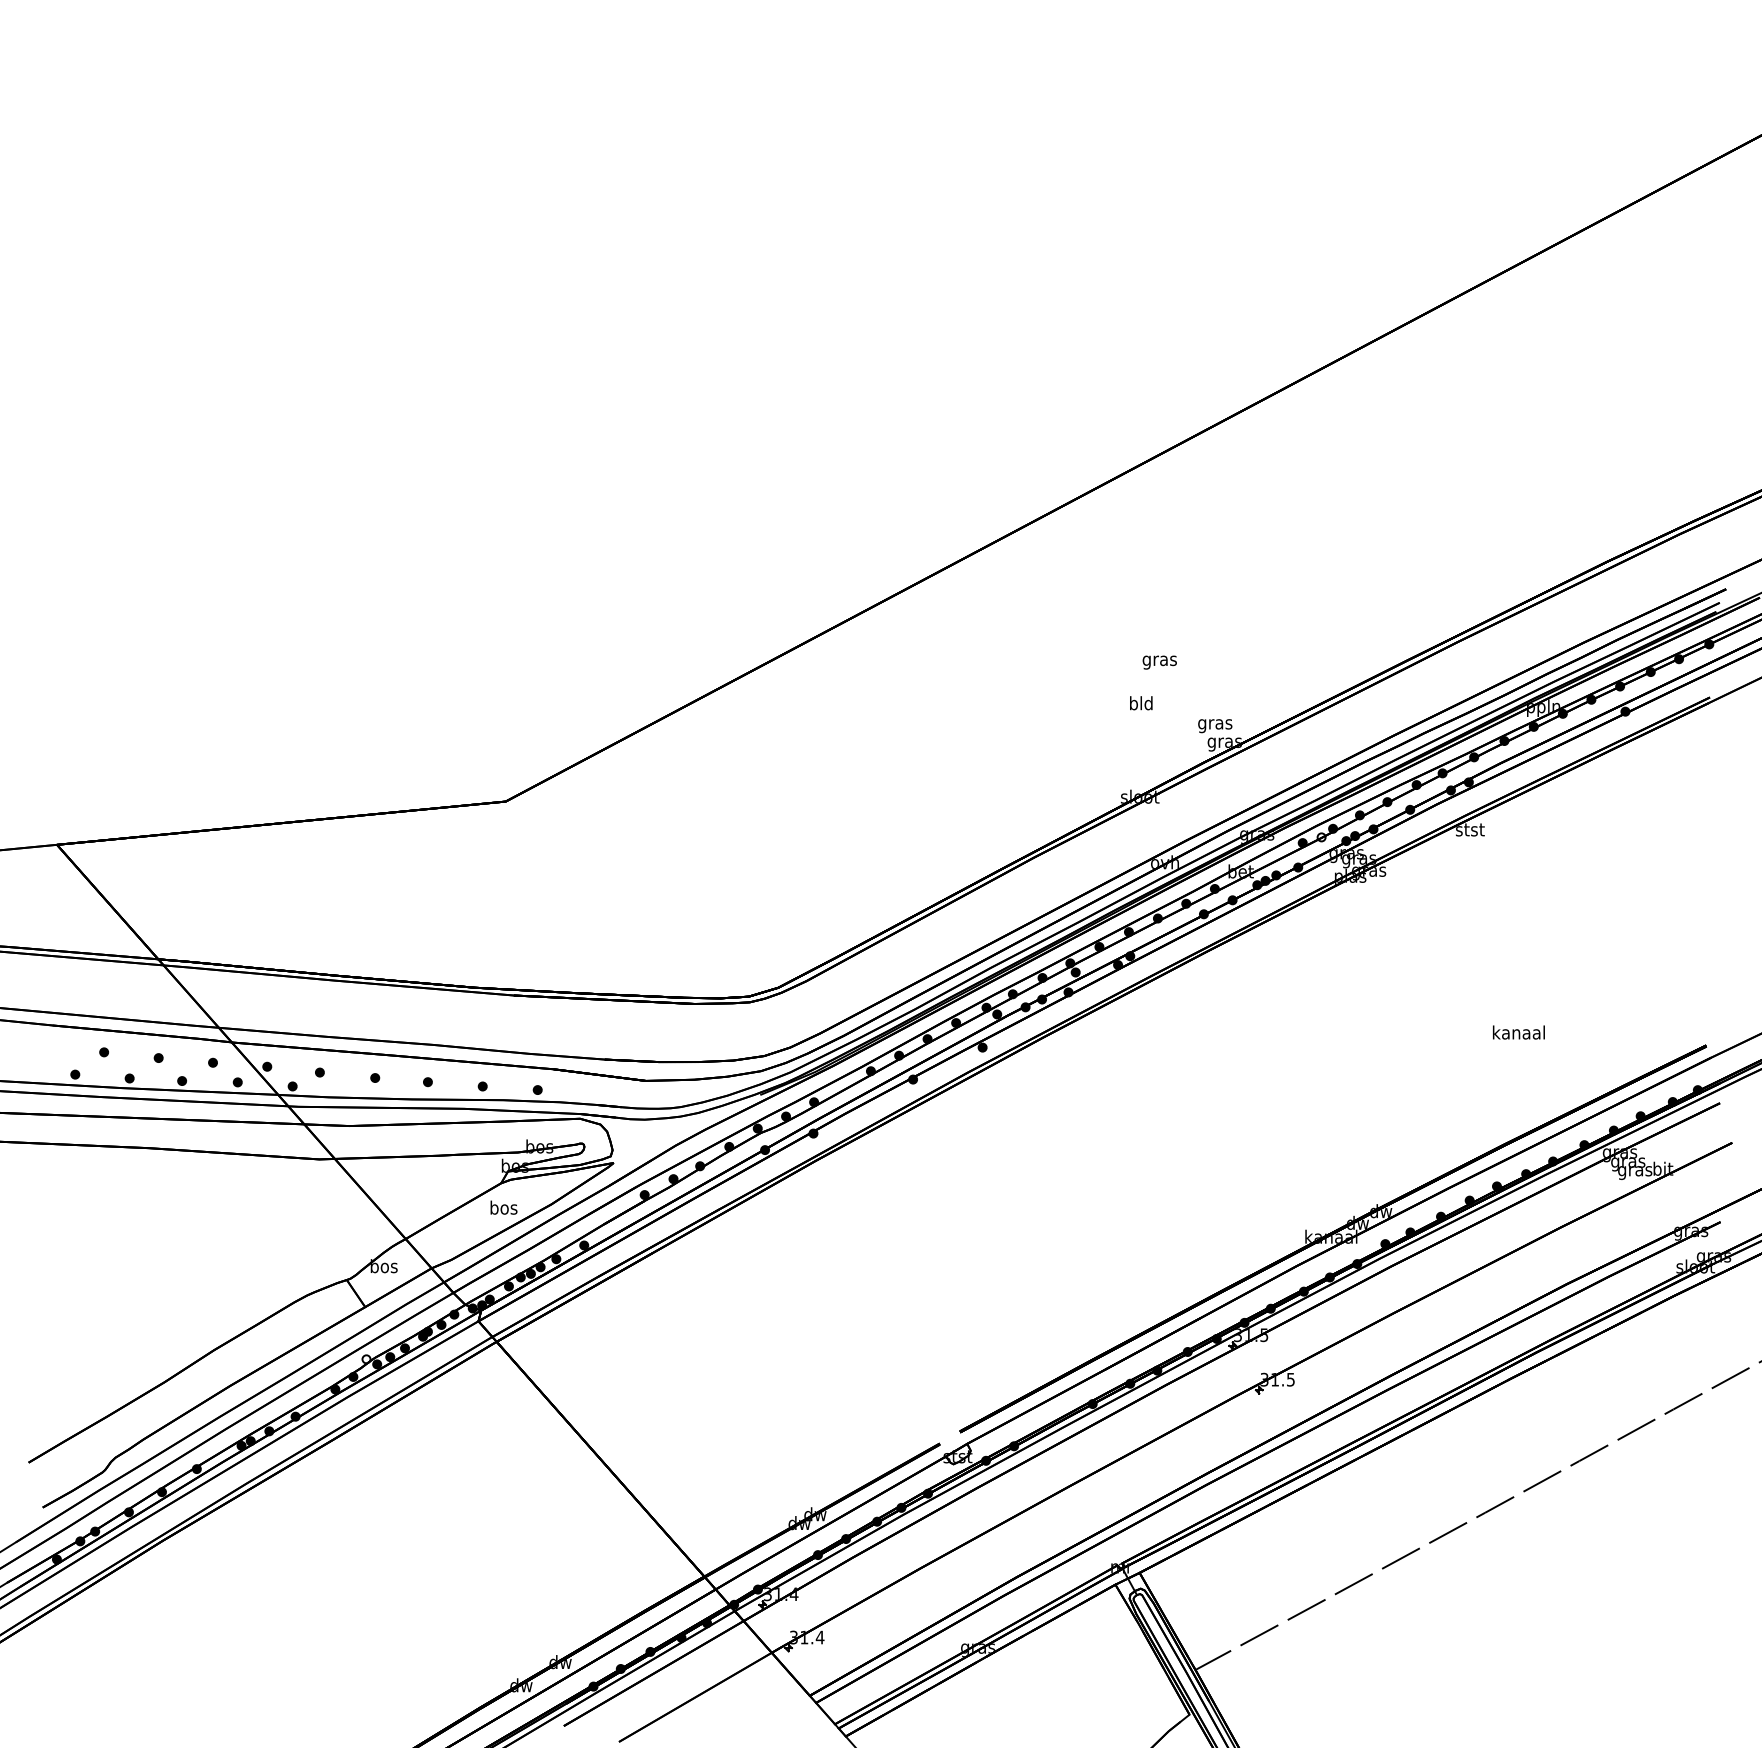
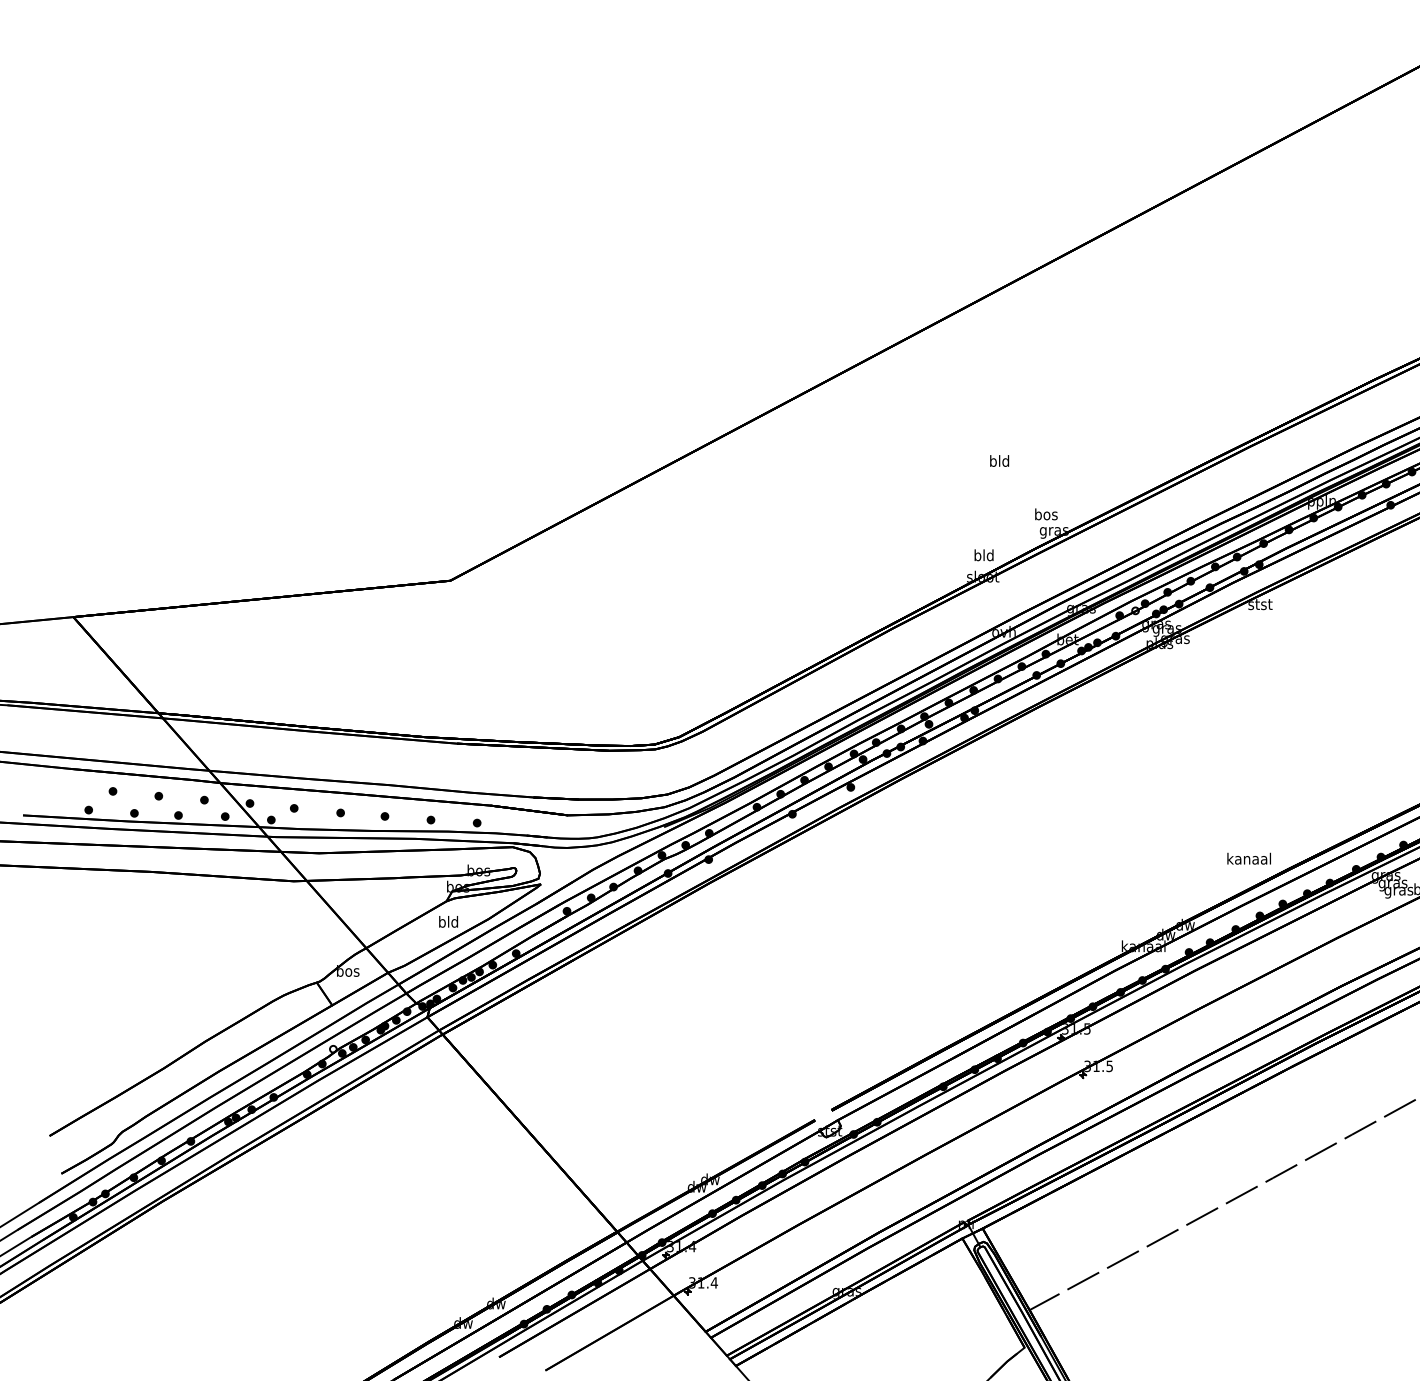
text: (1159, 660) -> (999, 462), gras -> bld
text: (1141, 703) -> (984, 555), moved
text: (1215, 724) -> (1046, 516), gras -> bos
text: (1518, 1032) -> (1248, 858), moved
text: (503, 1207) -> (448, 921), bos -> bld

